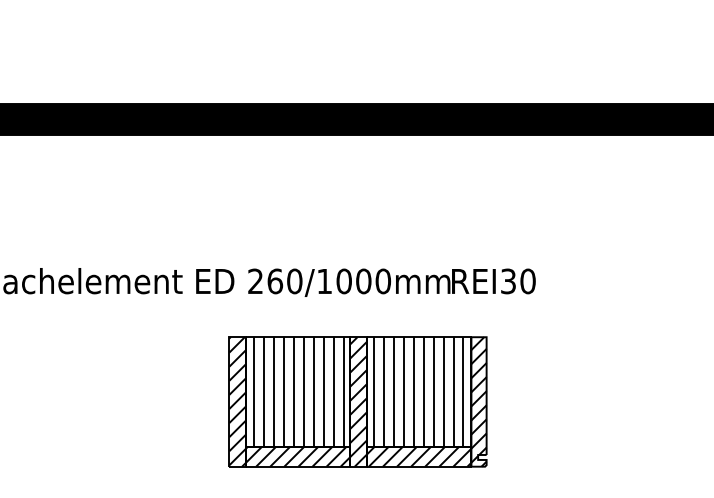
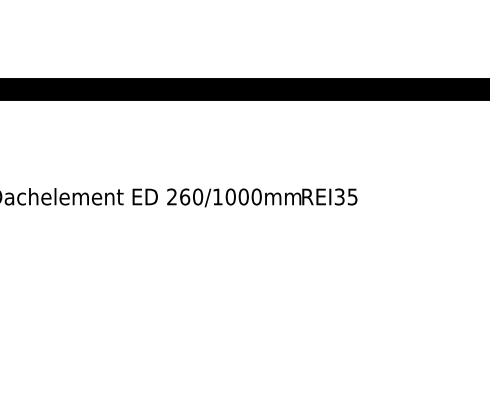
text: (527, 280) -> (352, 196), REI30 -> REI35
part: (358, 401) -> (240, 276), removed

